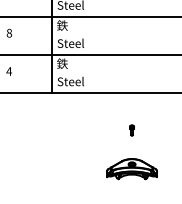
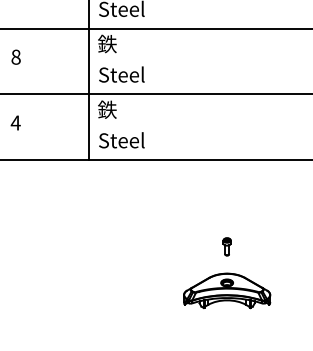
part: (131, 130) -> (226, 246), moved

